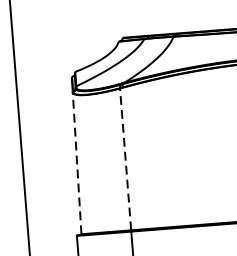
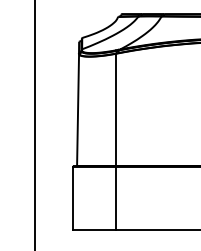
line: (125, 159) -> (116, 109), dashed -> solid
line: (77, 162) -> (78, 109), dashed -> solid

